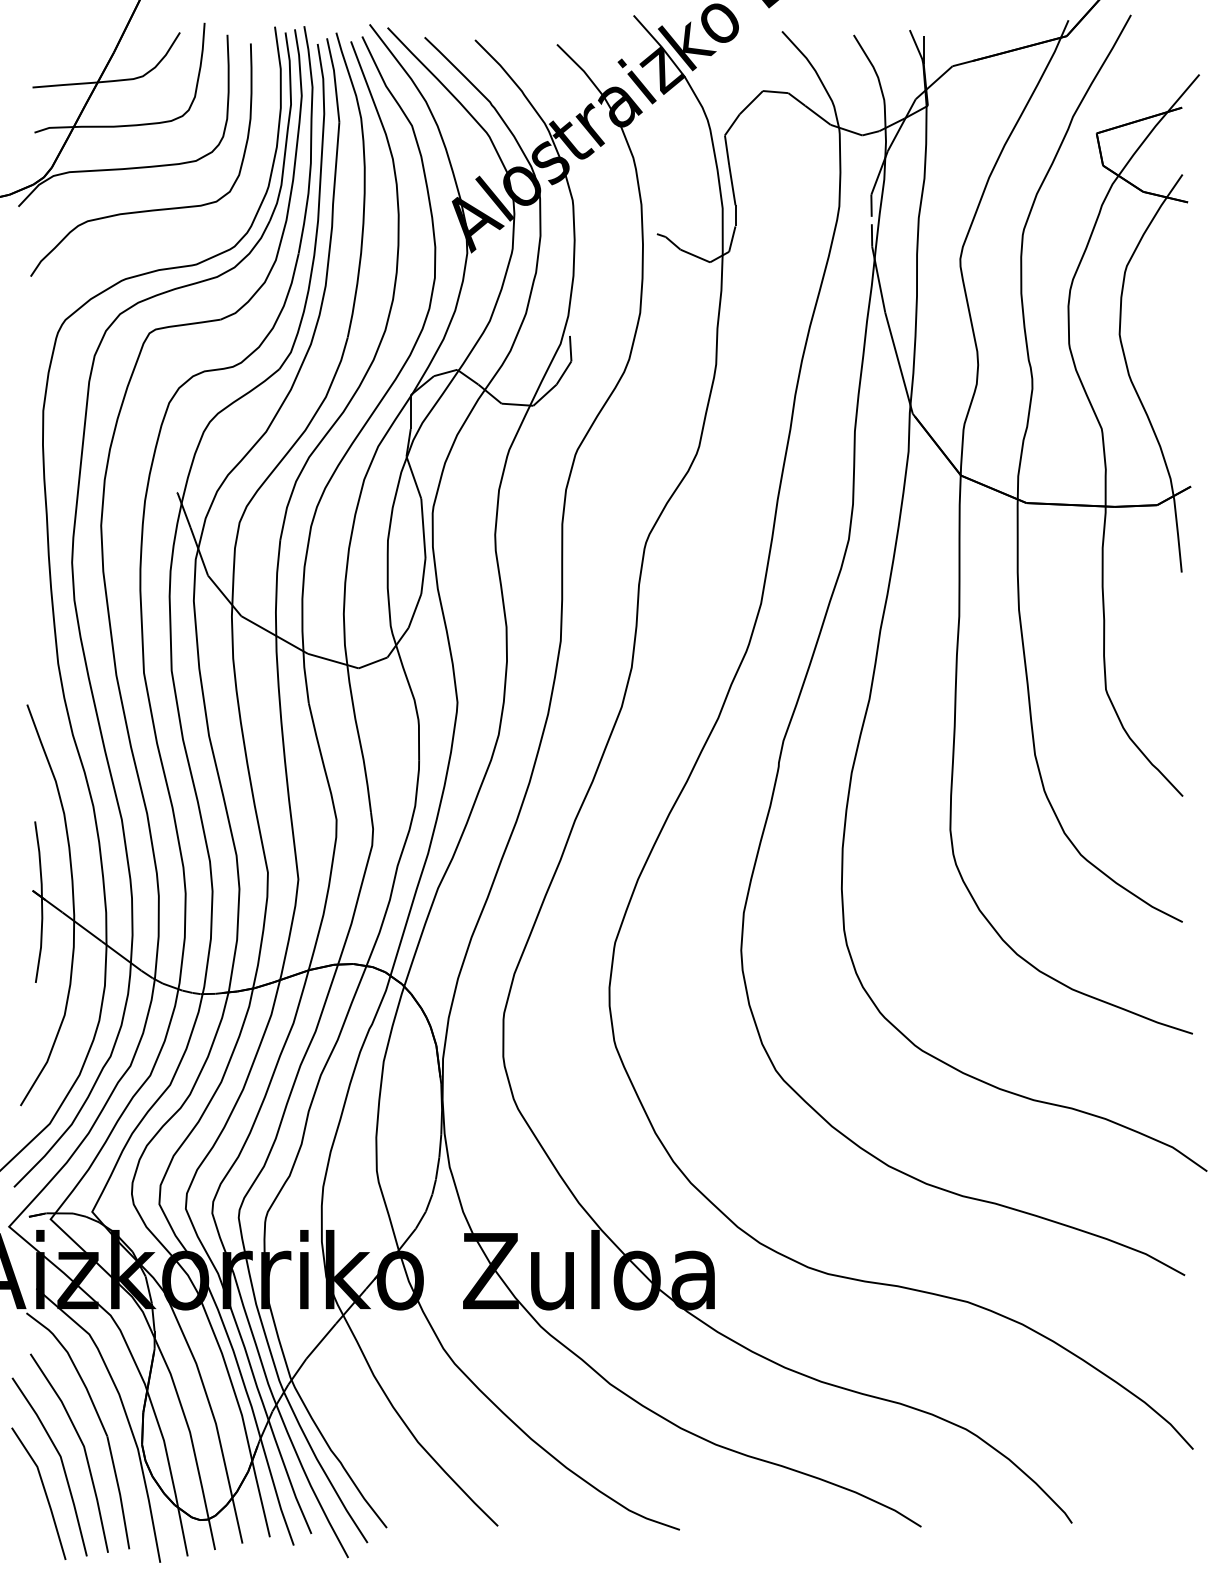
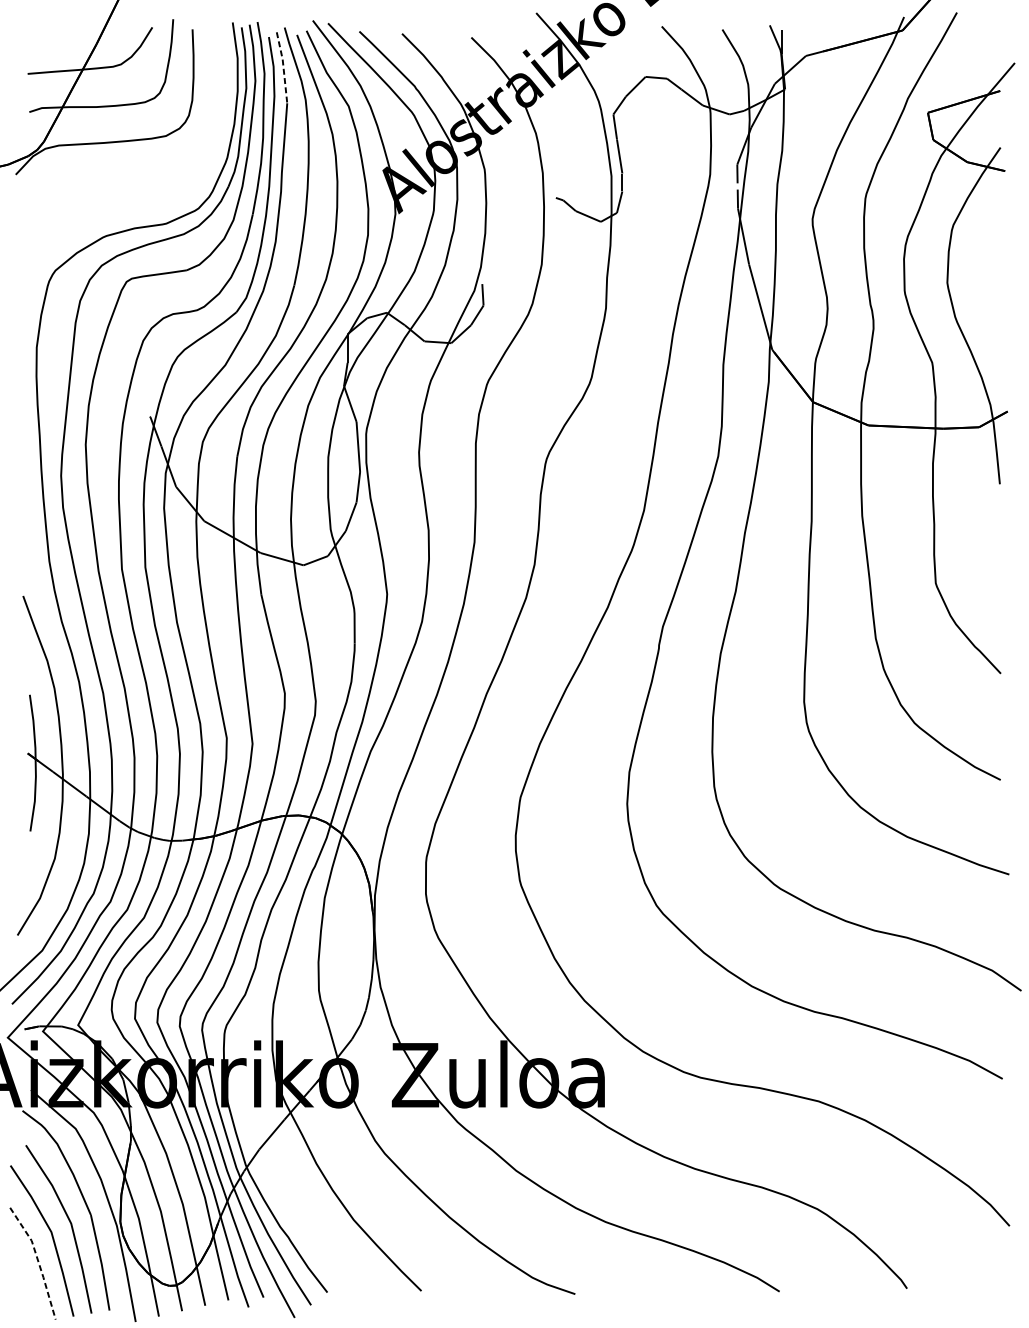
line: (334, 80) -> (283, 67), solid -> dashed
curve: (150, 209) -> (127, 177), removed
line: (45, 1491) -> (38, 1261), solid -> dashed

